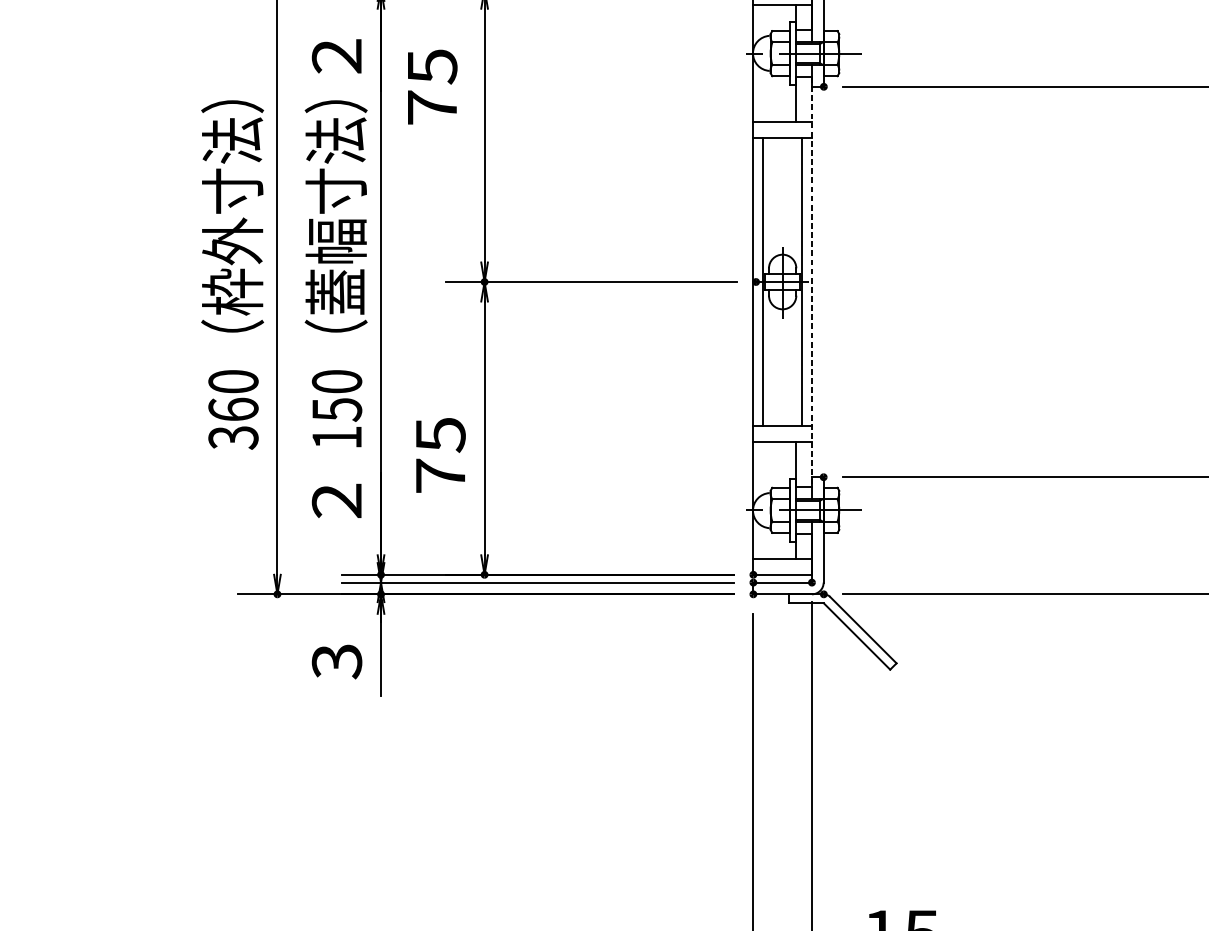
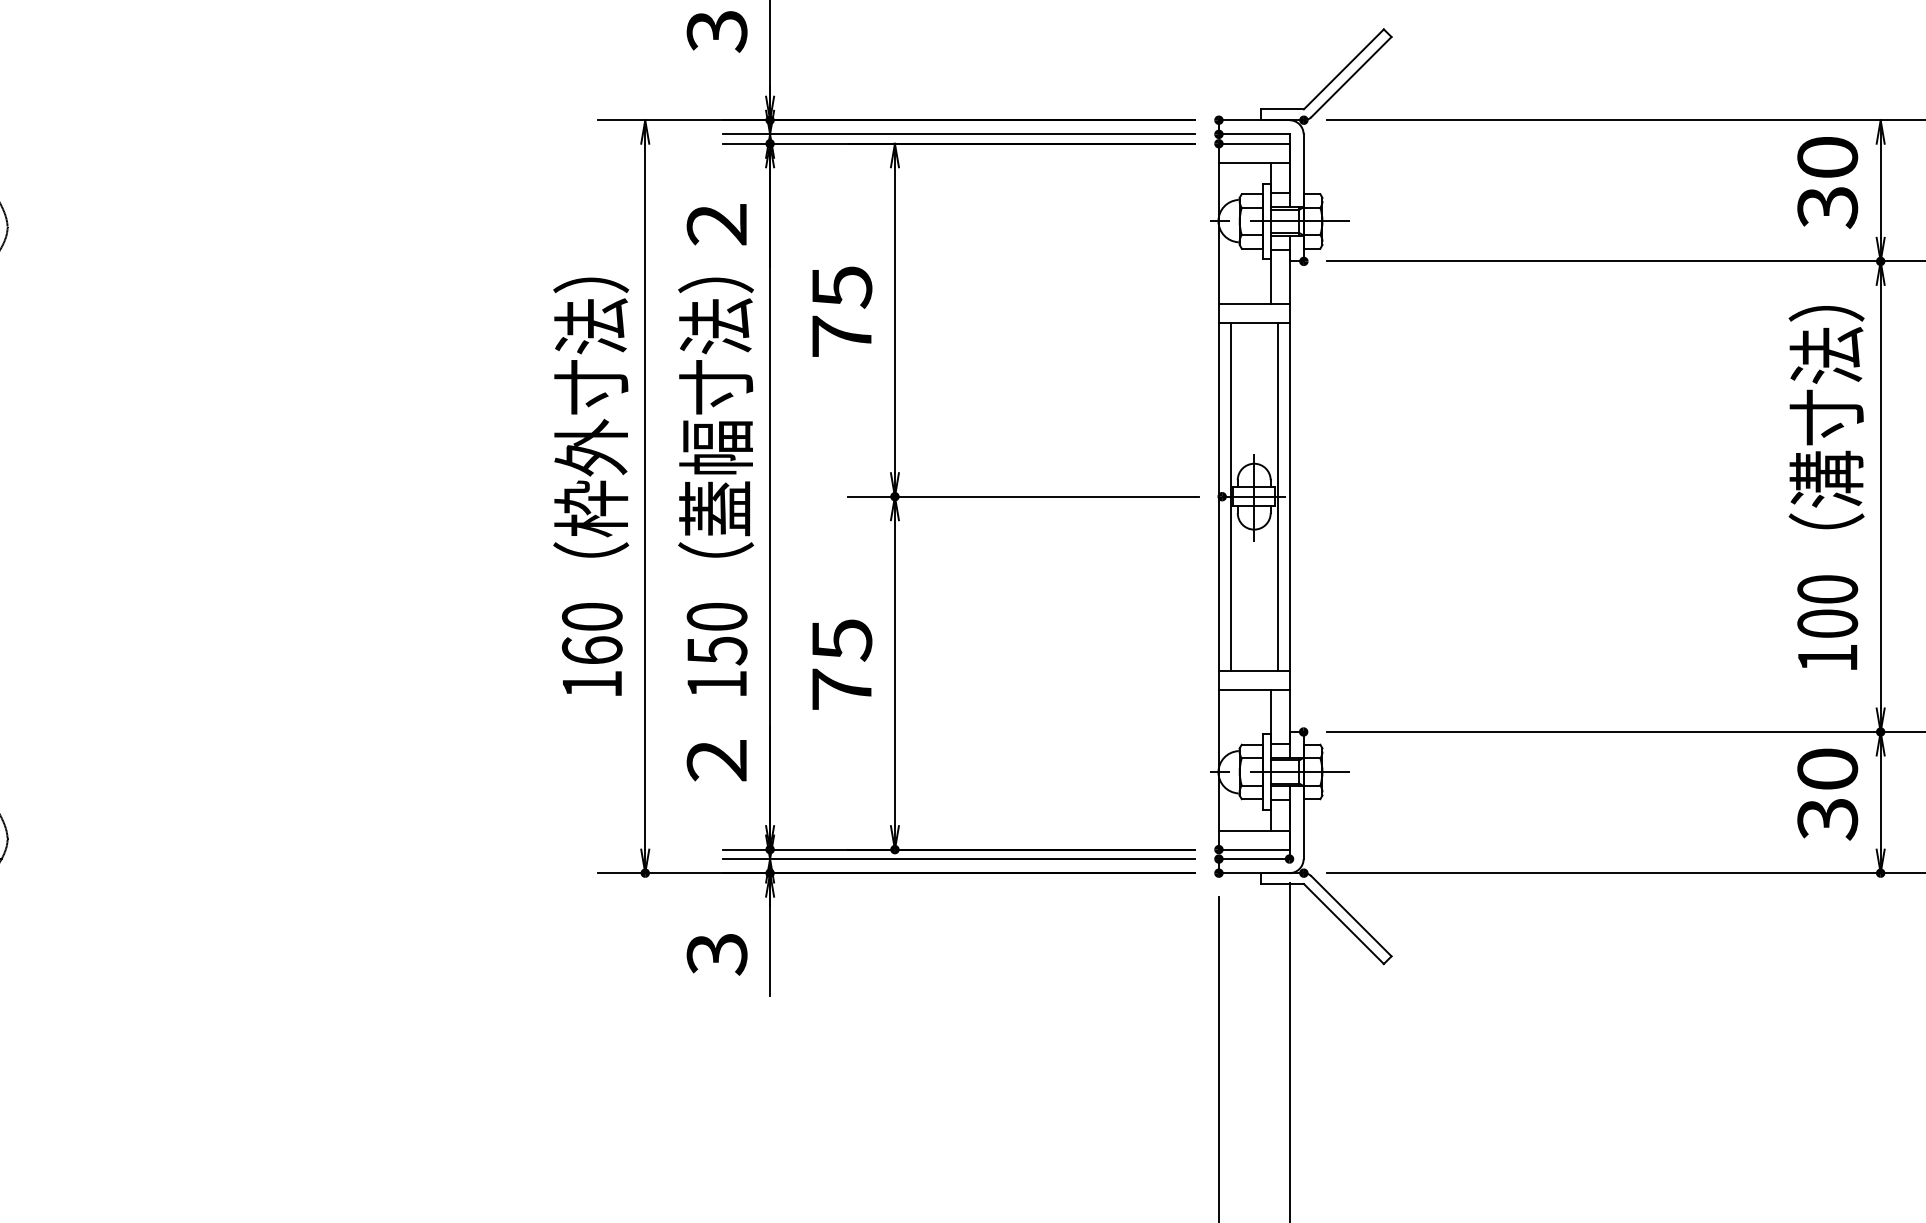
text: (432, 86) -> (842, 311), moved
line: (811, 282) -> (1289, 497), dashed -> solid
text: (232, 437) -> (591, 684), 360 -> 160
text: (441, 455) -> (842, 664), moved

